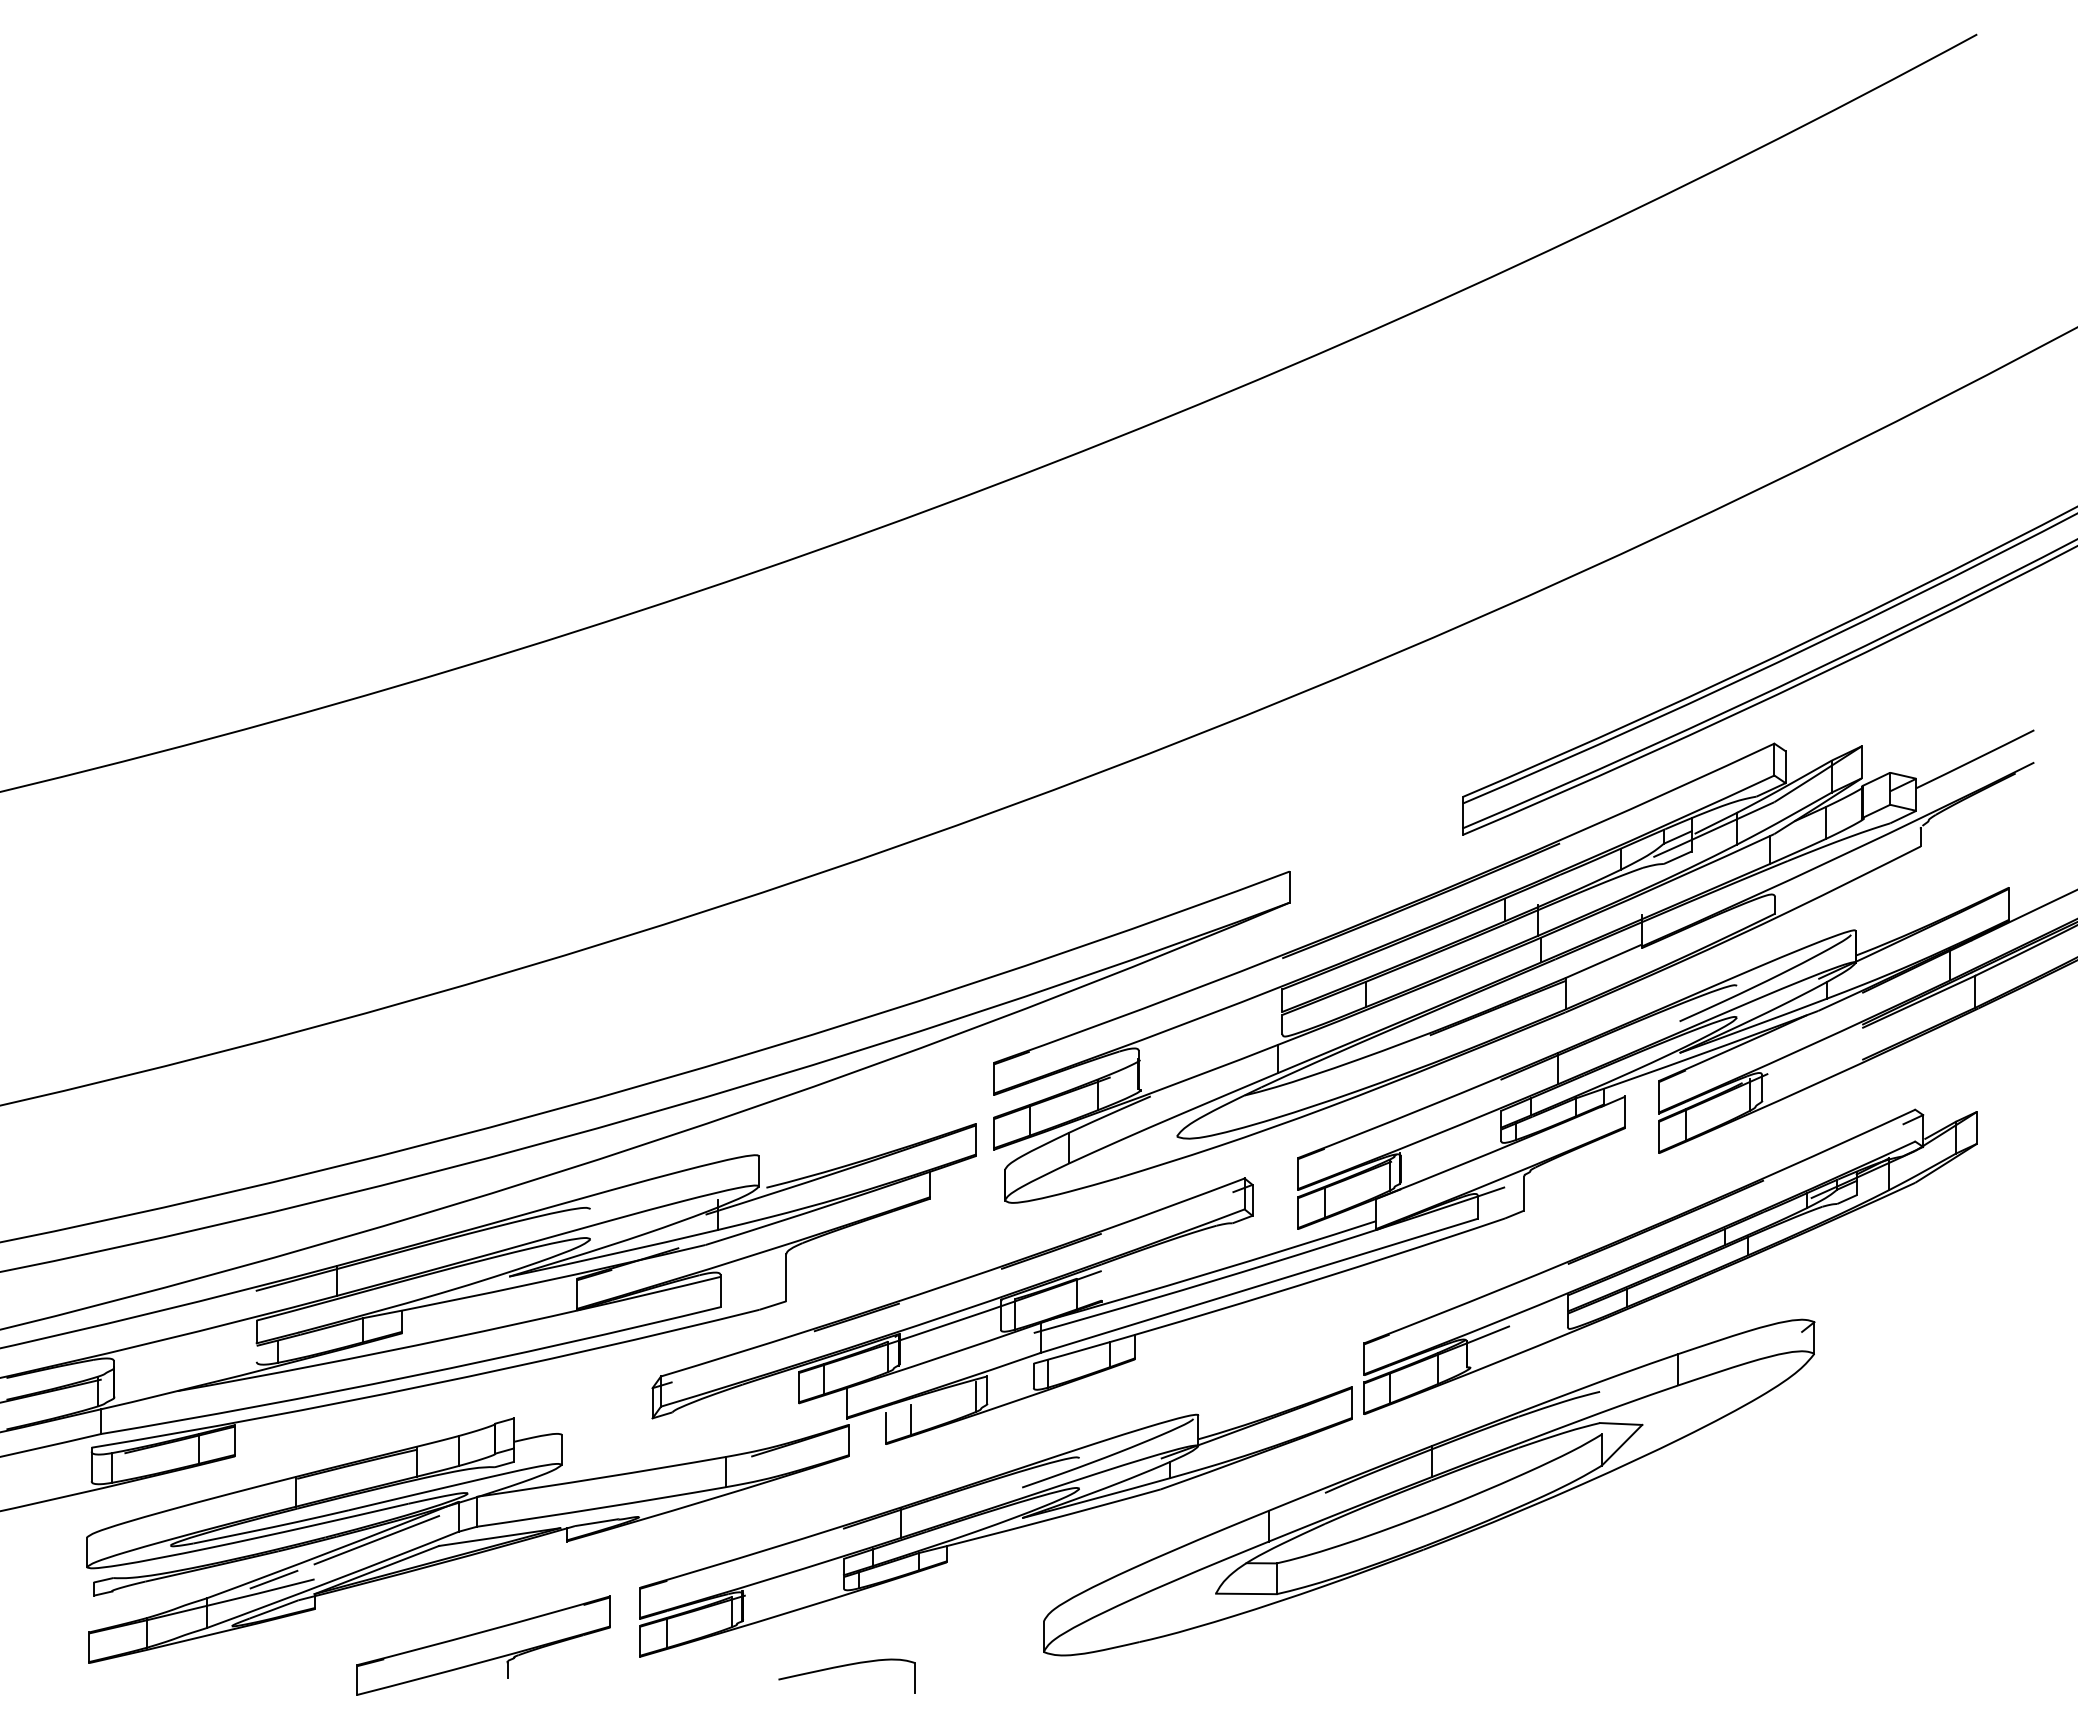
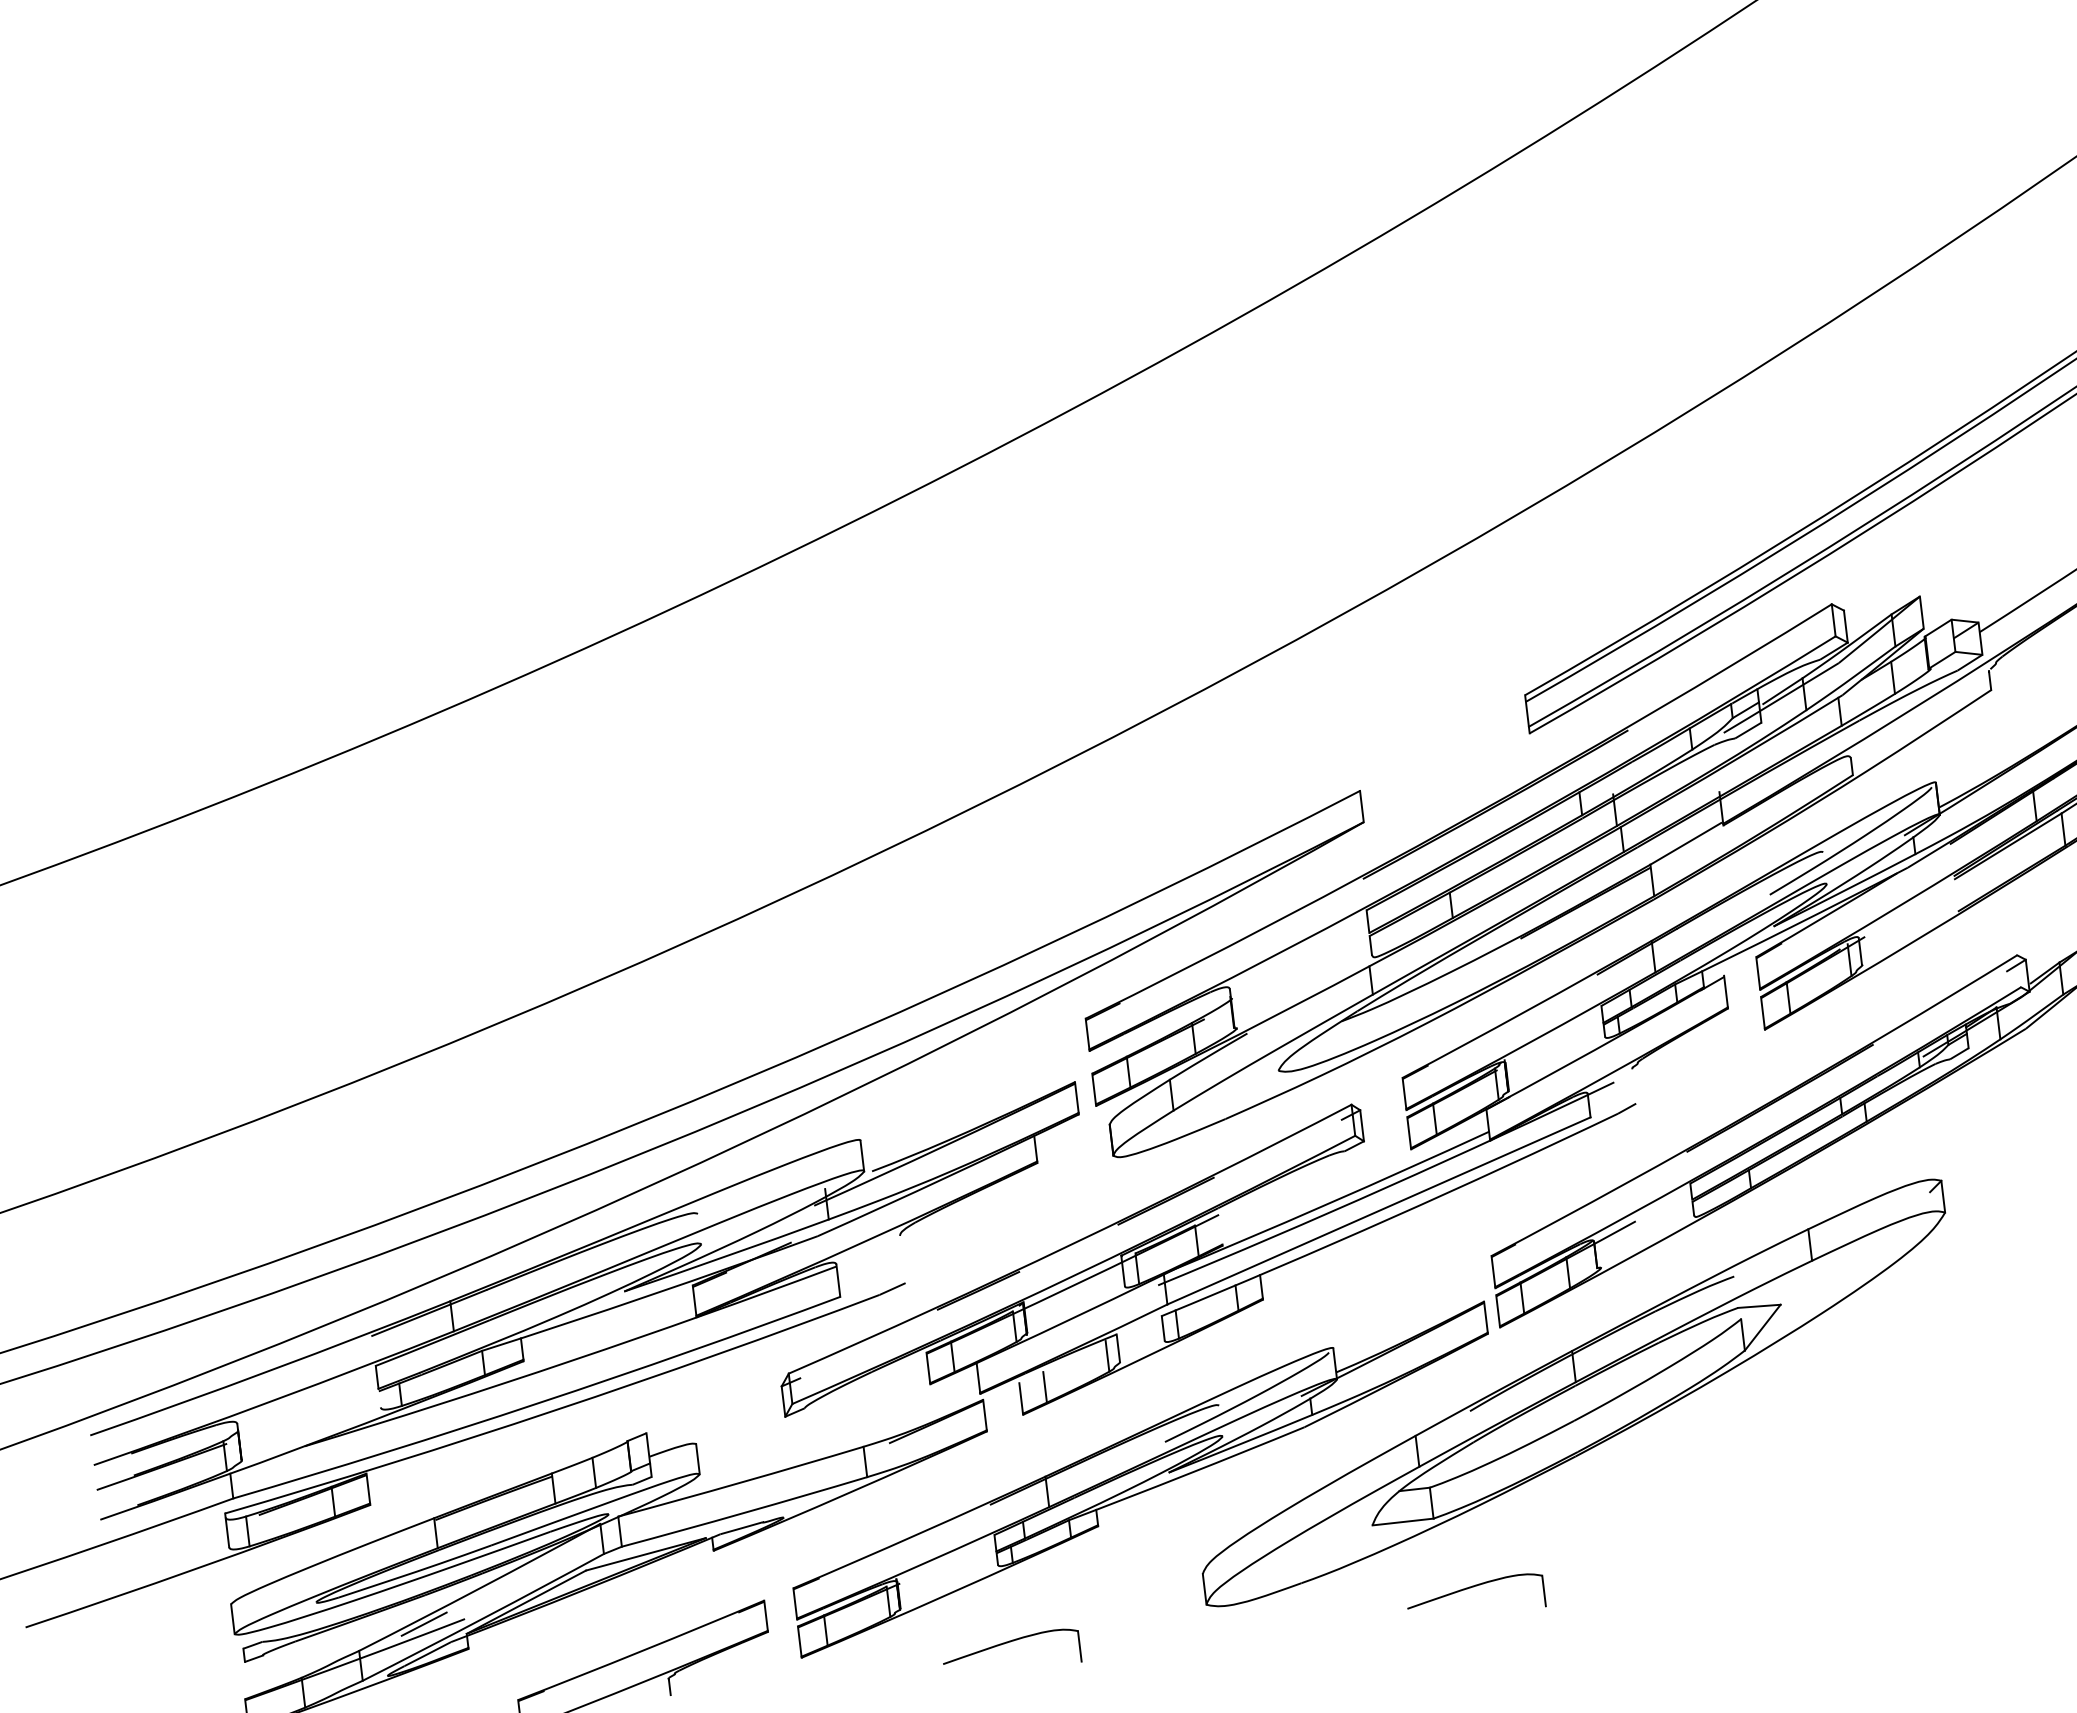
line: (1524, 1193) -> (1634, 1086), removed
line: (786, 1277) -> (903, 1259), removed
line: (376, 1540) -> (522, 1572), removed
part: (1308, 1666) -> (1474, 1587), added

